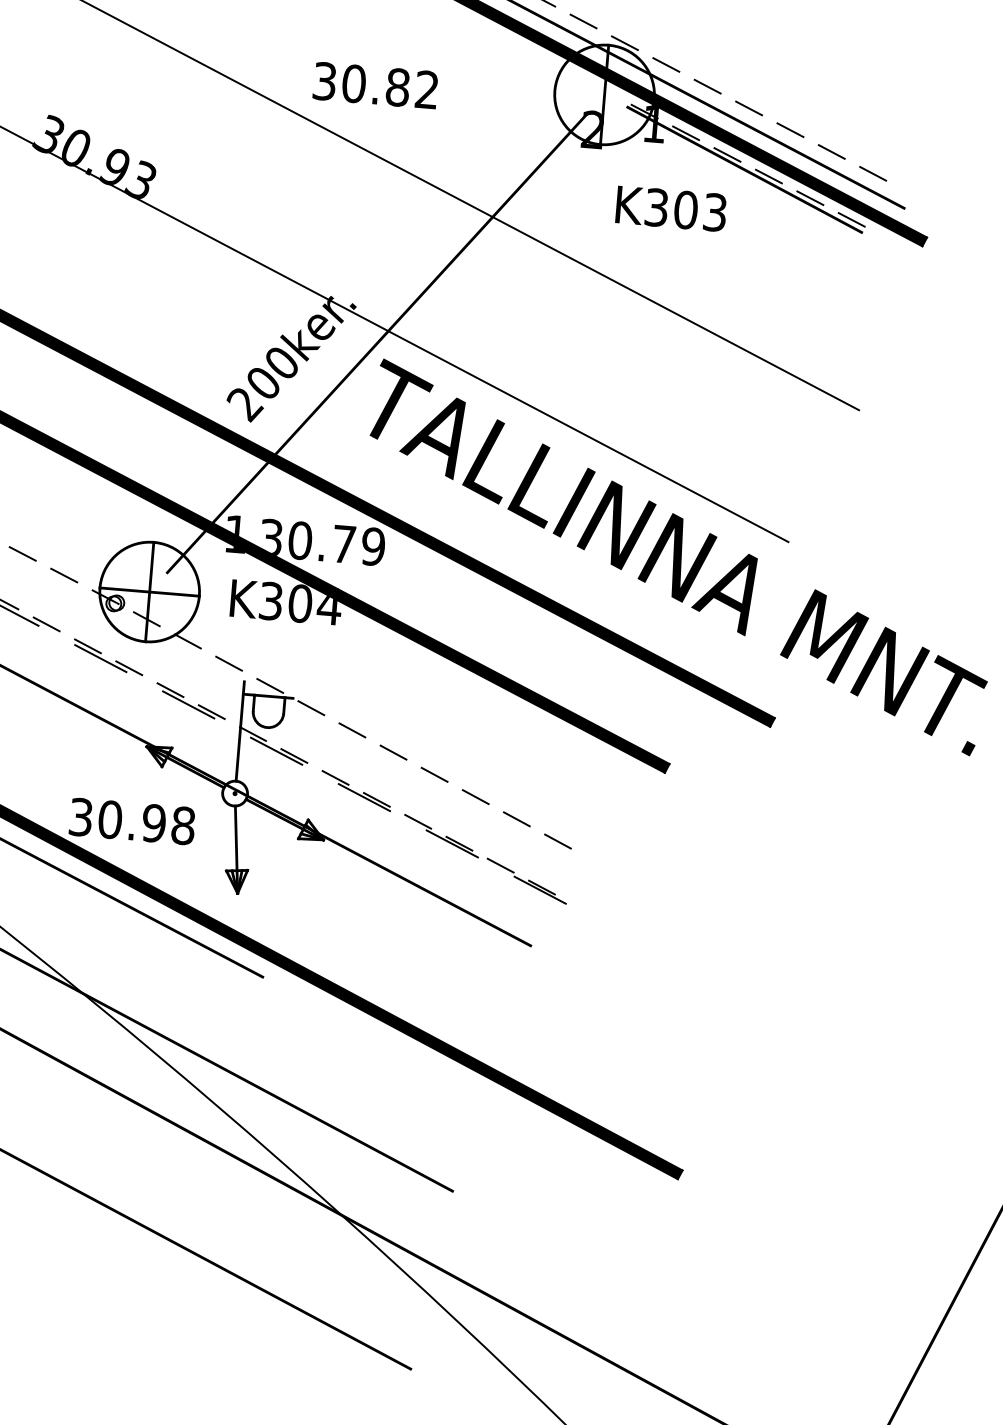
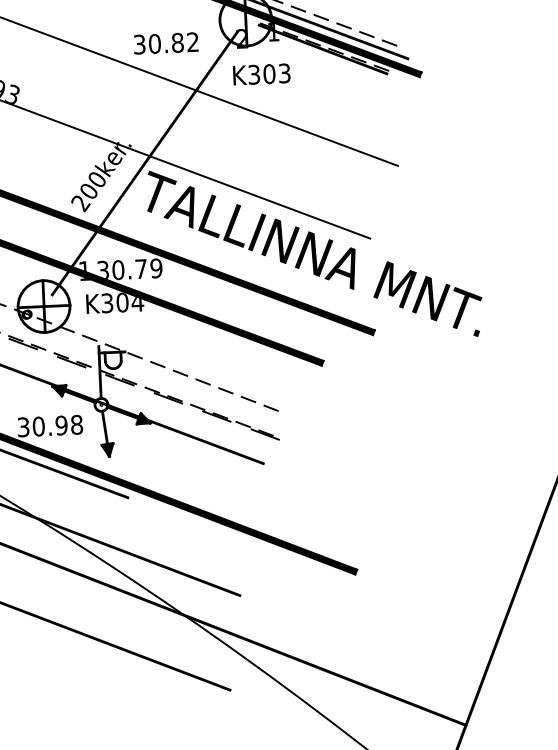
text: (376, 85) -> (166, 43), moved
text: (670, 208) -> (261, 74), moved

